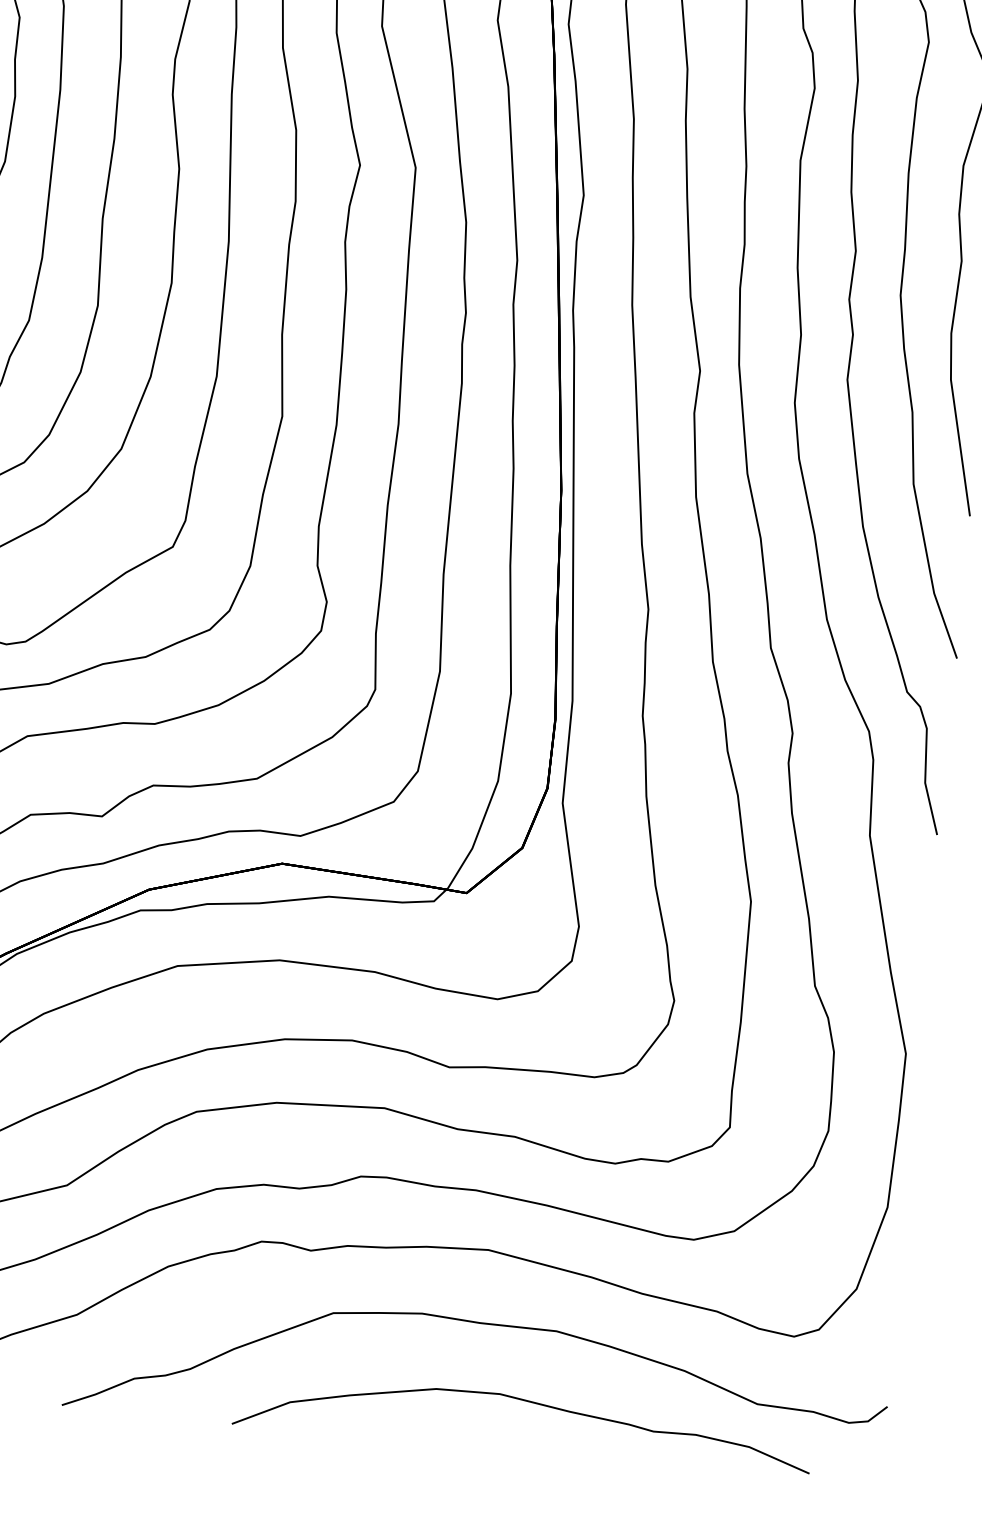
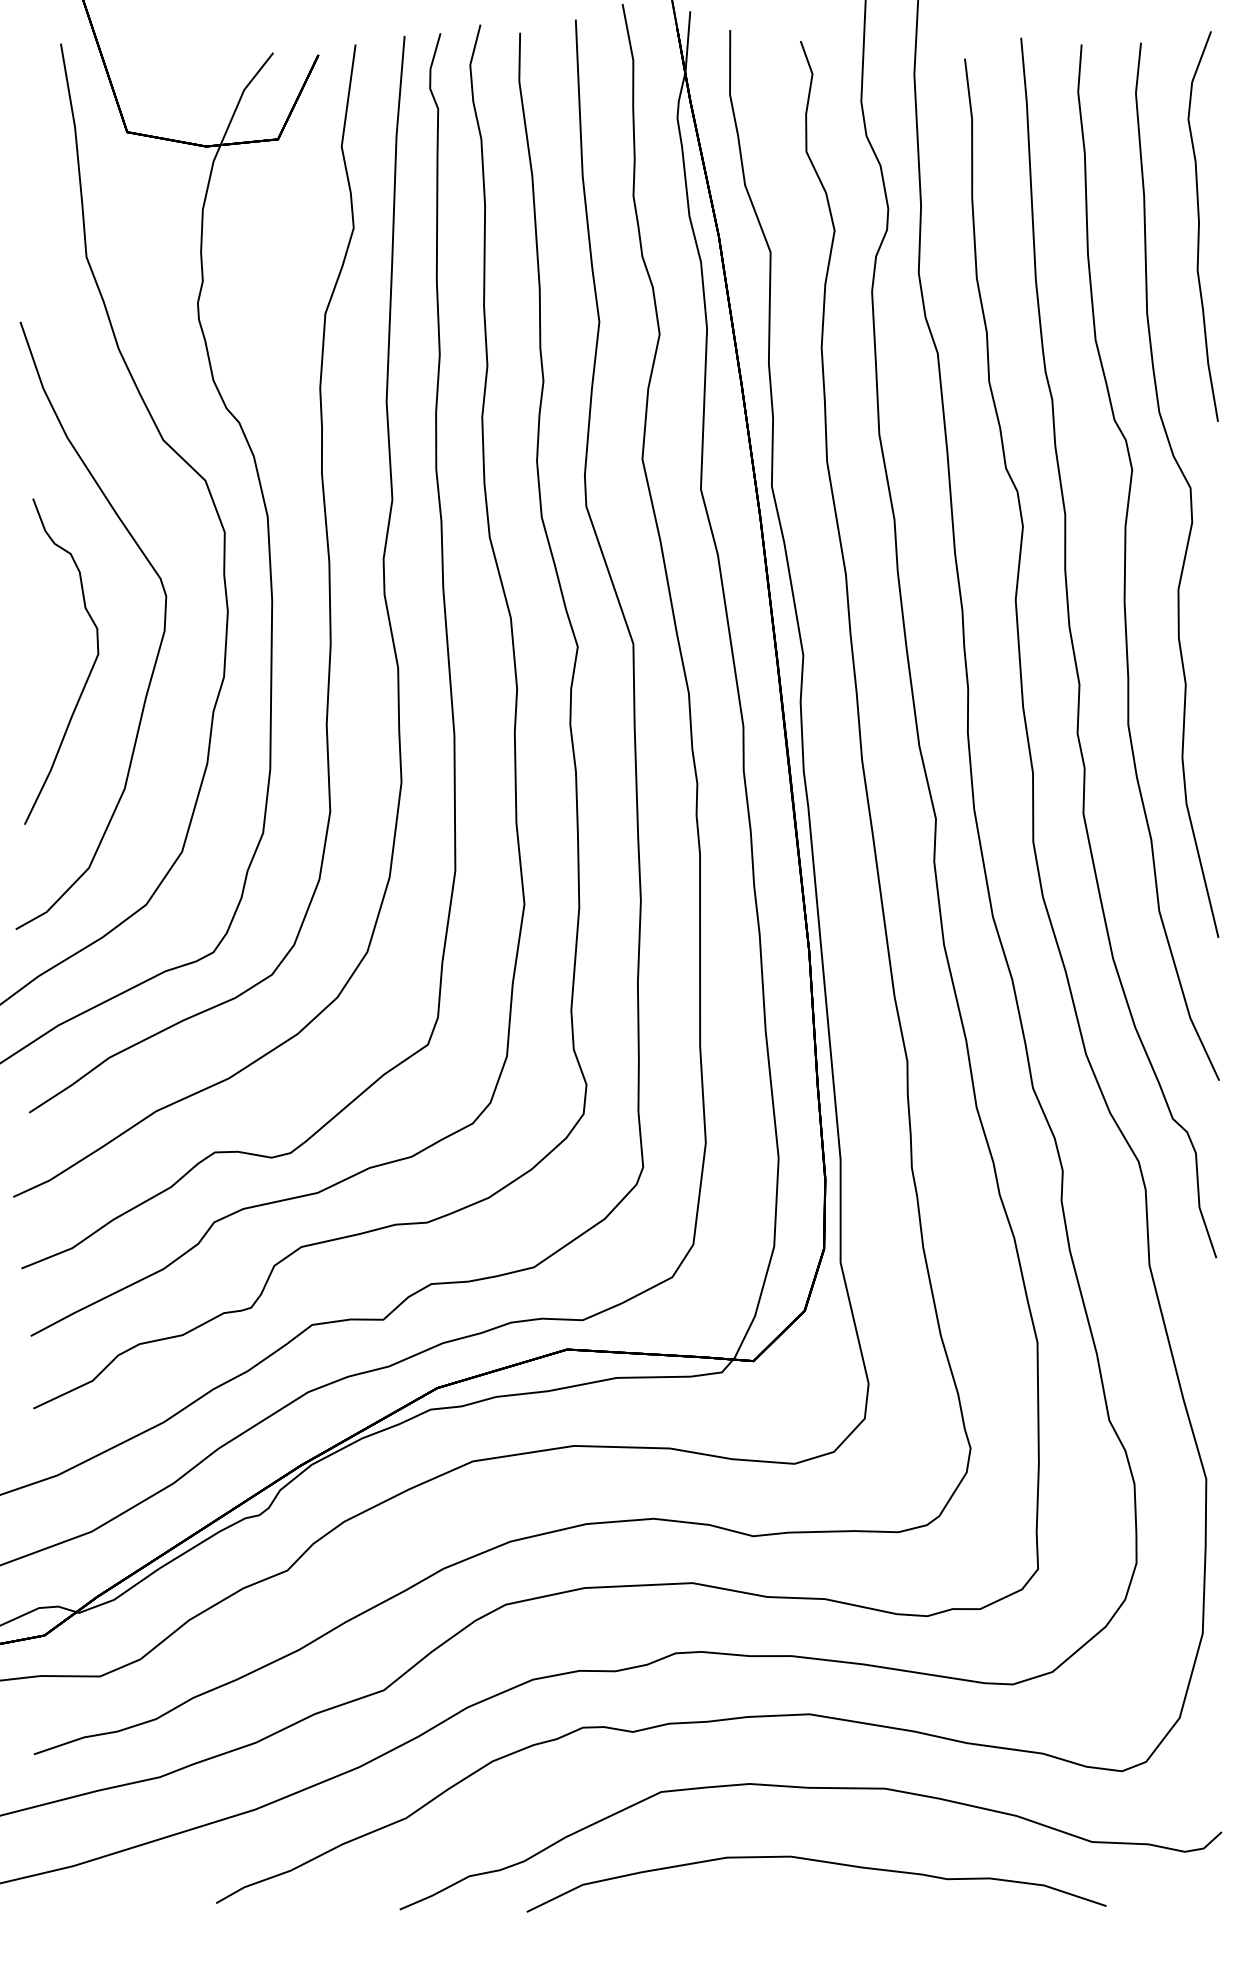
curve: (528, 1402) -> (820, 1862), moved

